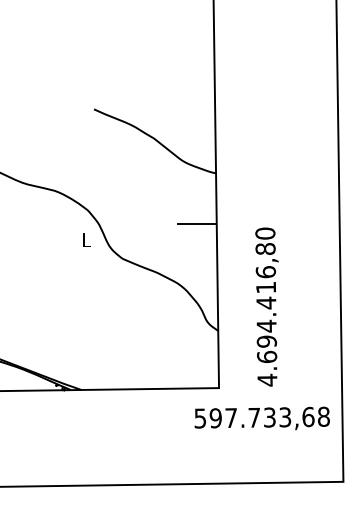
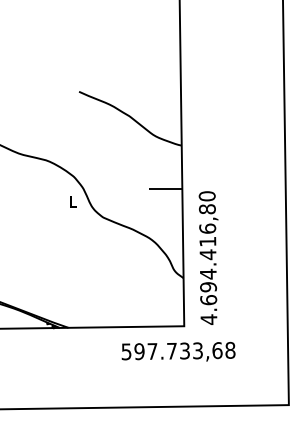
text: (266, 306) -> (208, 257), moved
text: (262, 418) -> (178, 351), moved

